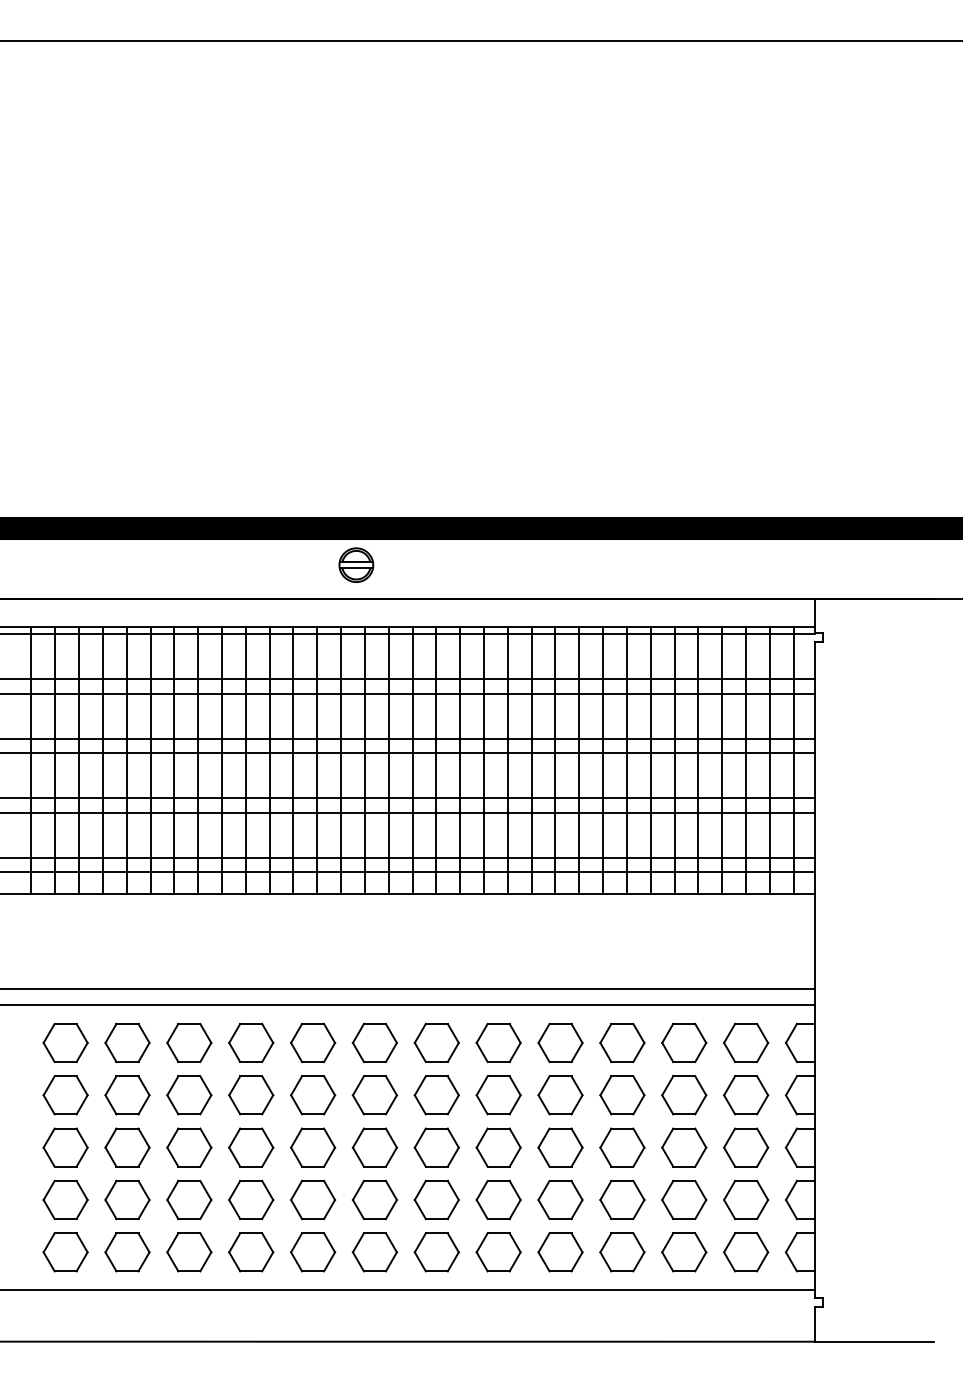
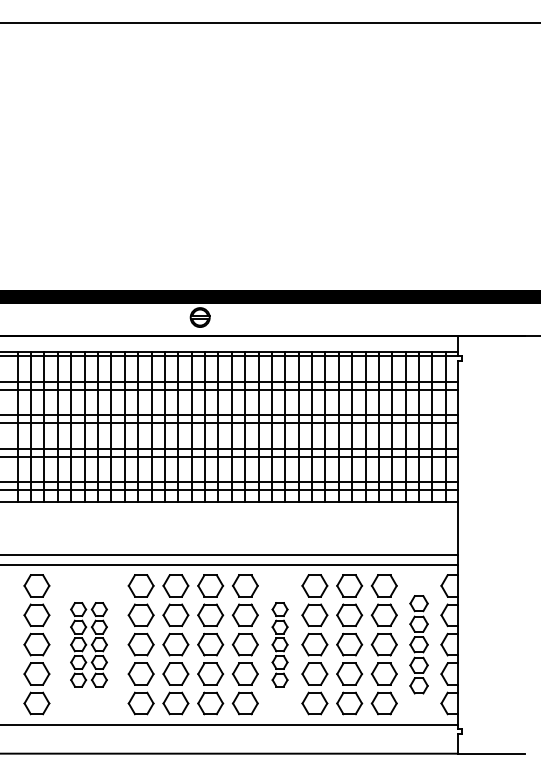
part: (157, 1147) -> (88, 644), size x0.6
part: (497, 1147) -> (279, 644), size x0.6
part: (745, 1147) -> (418, 644), size x0.7

